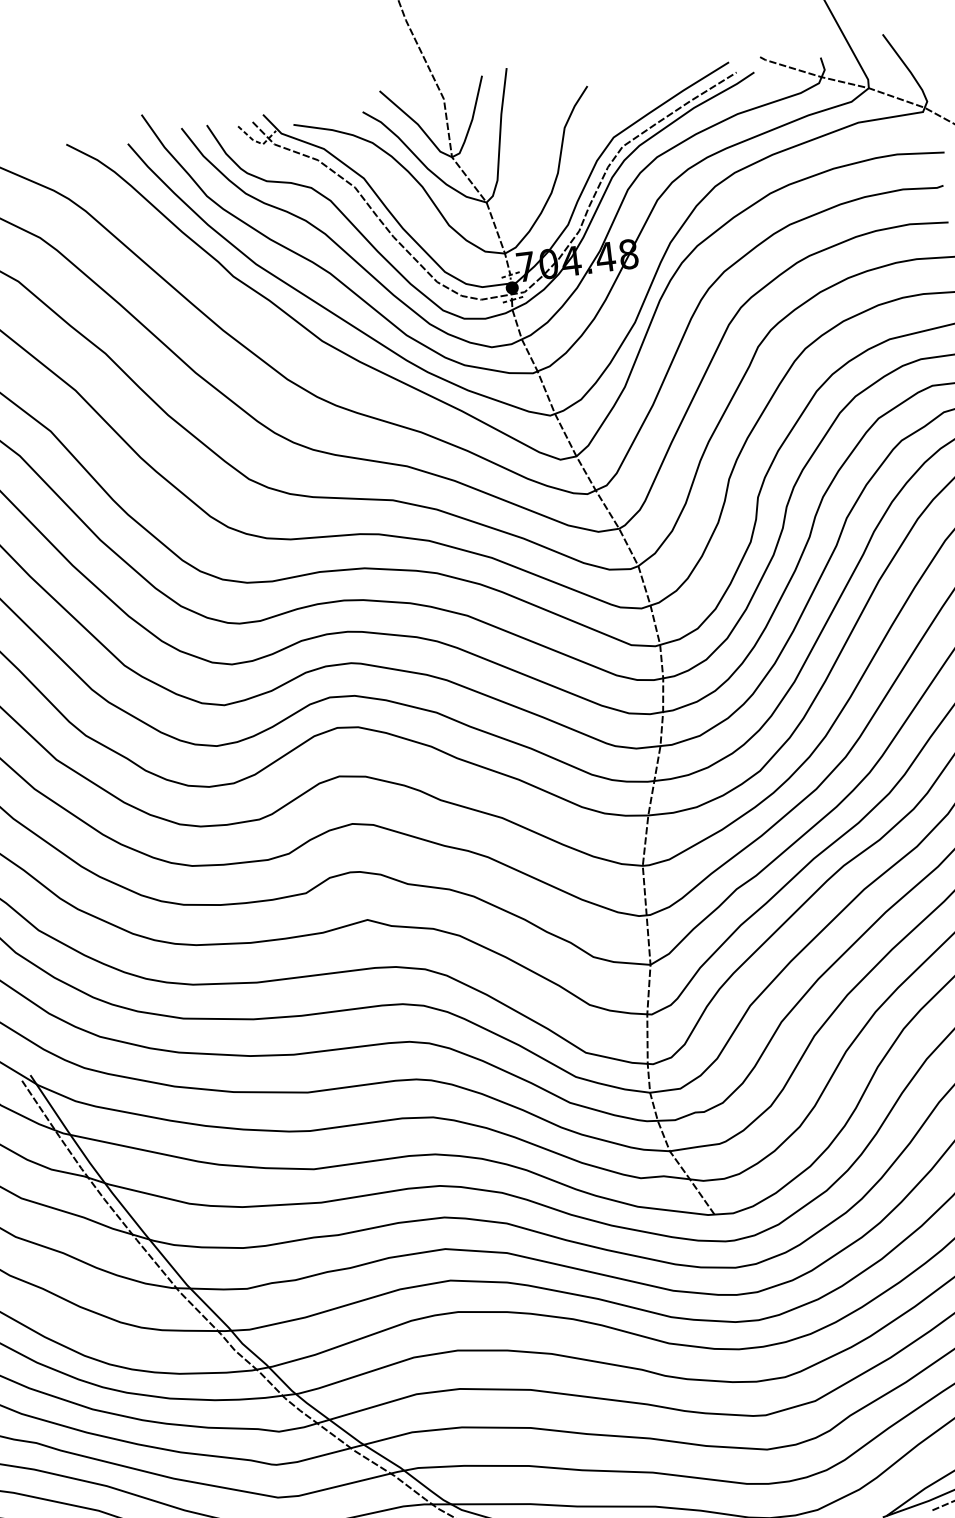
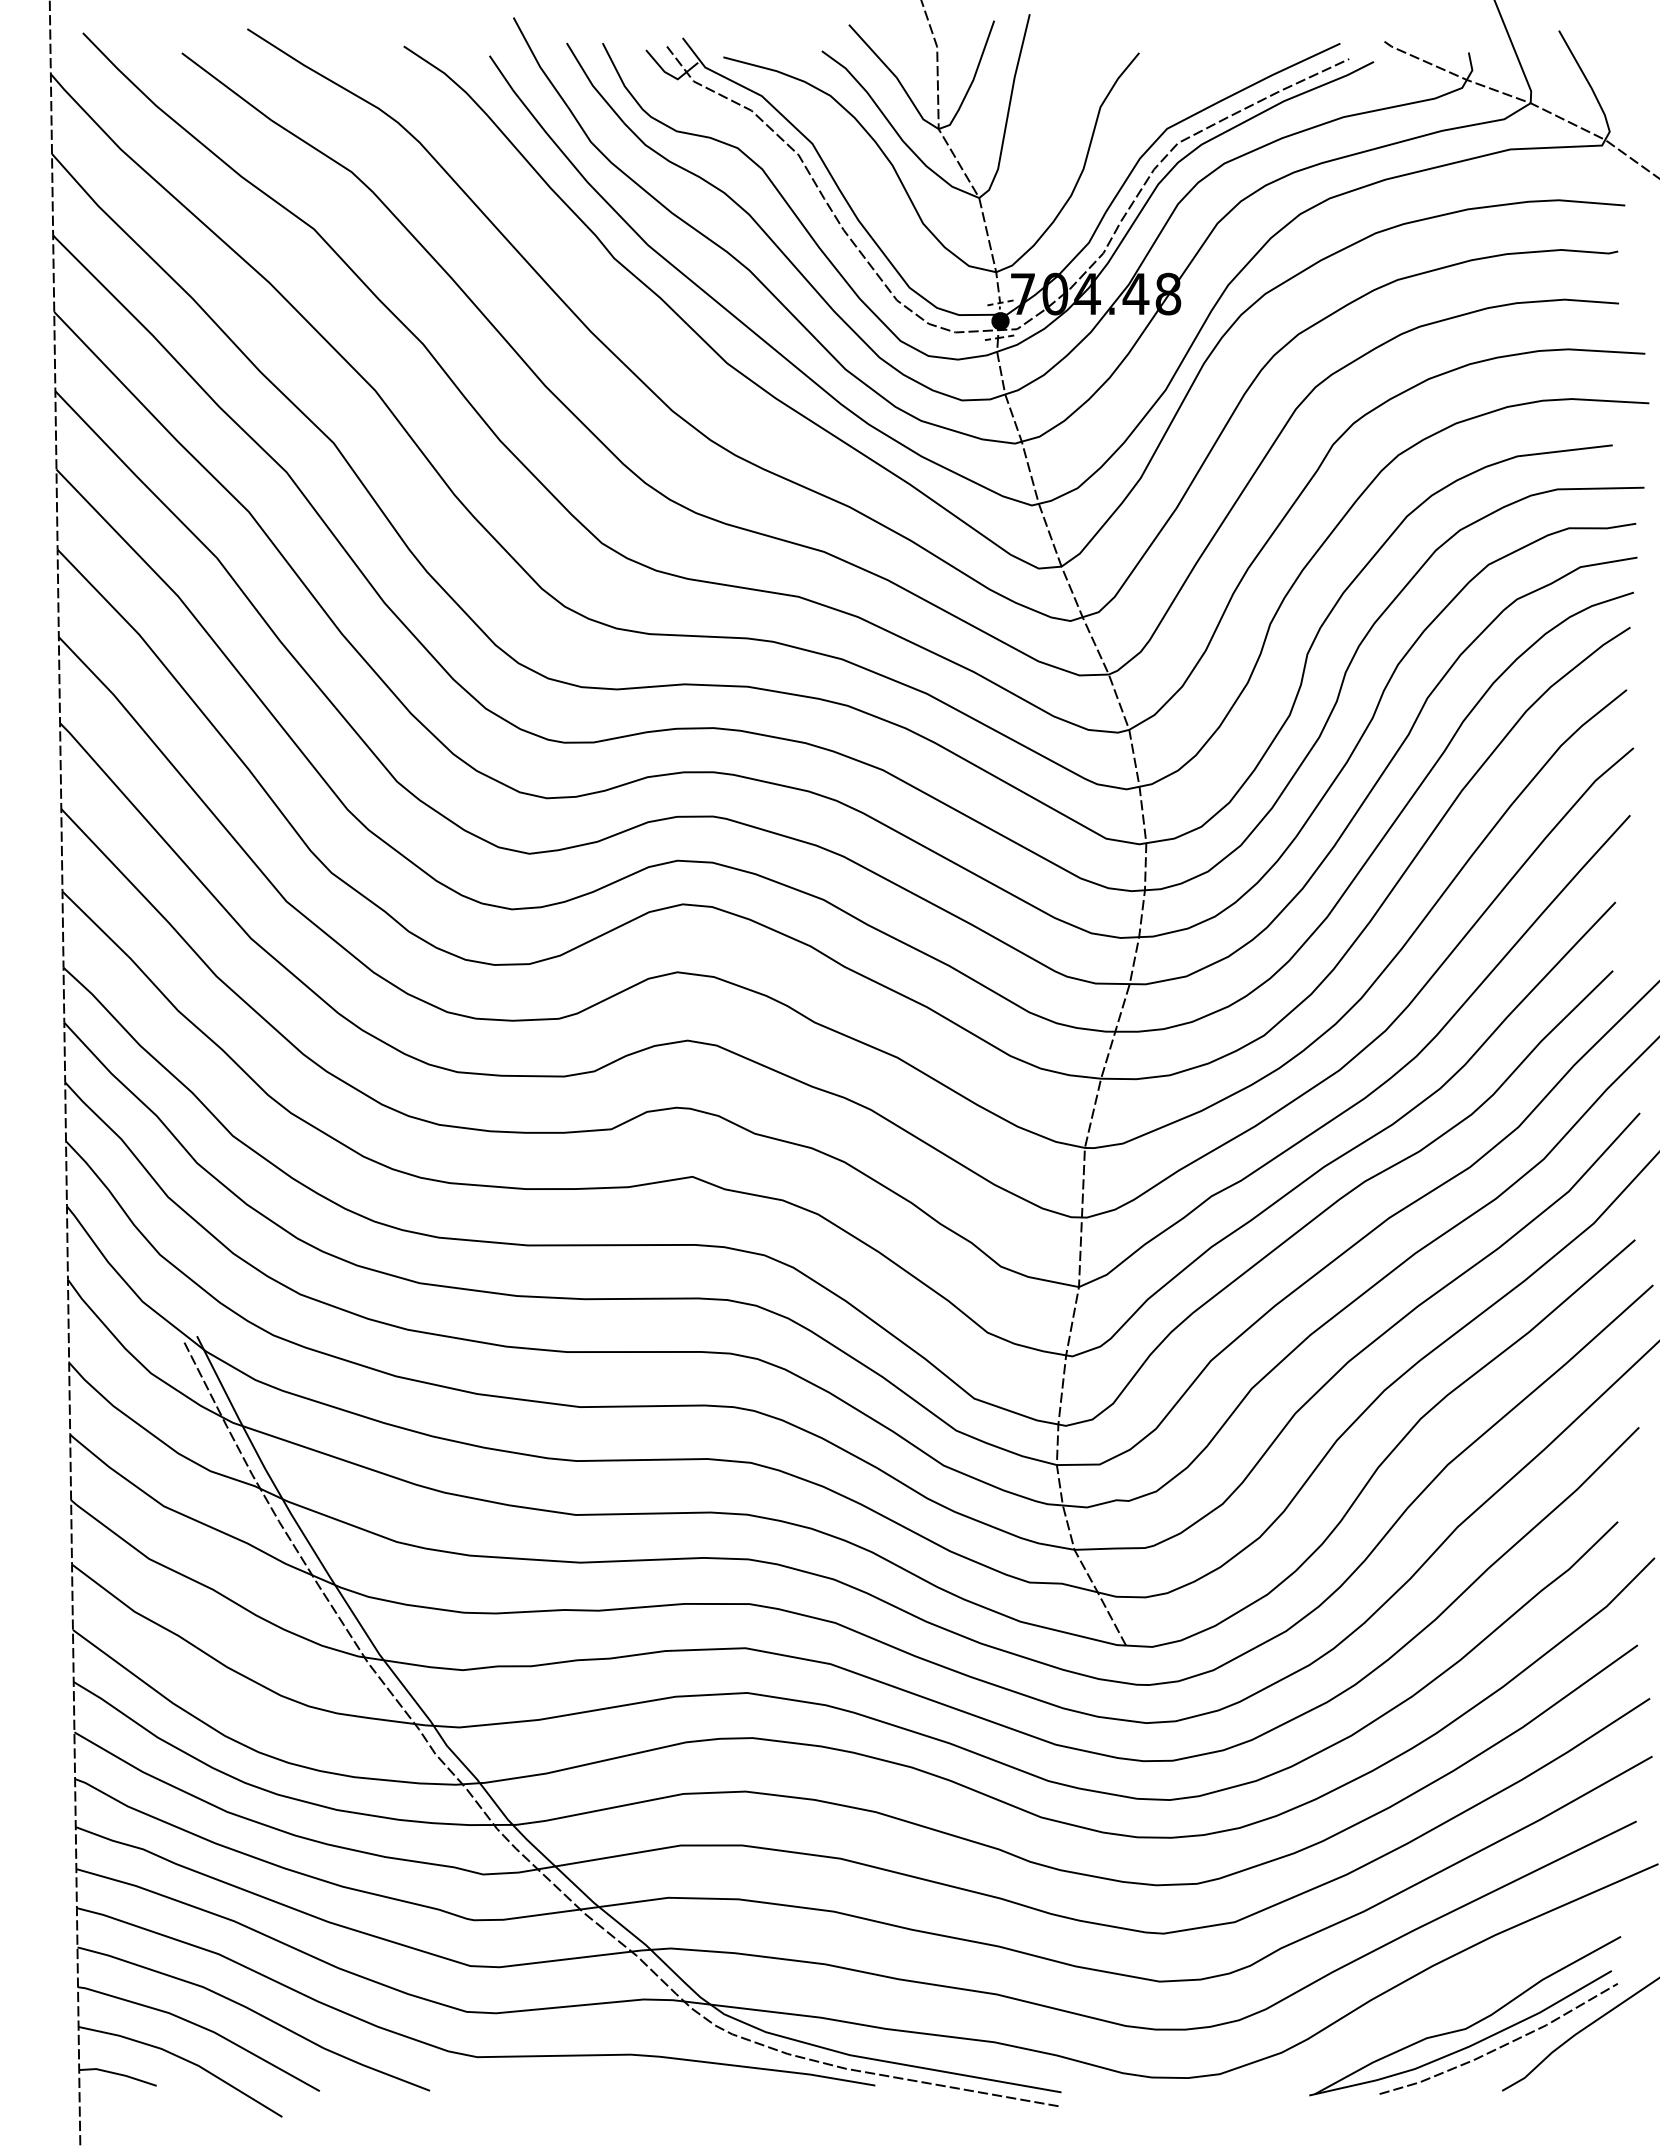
line: (257, 142) -> (670, 75), dashed -> solid

